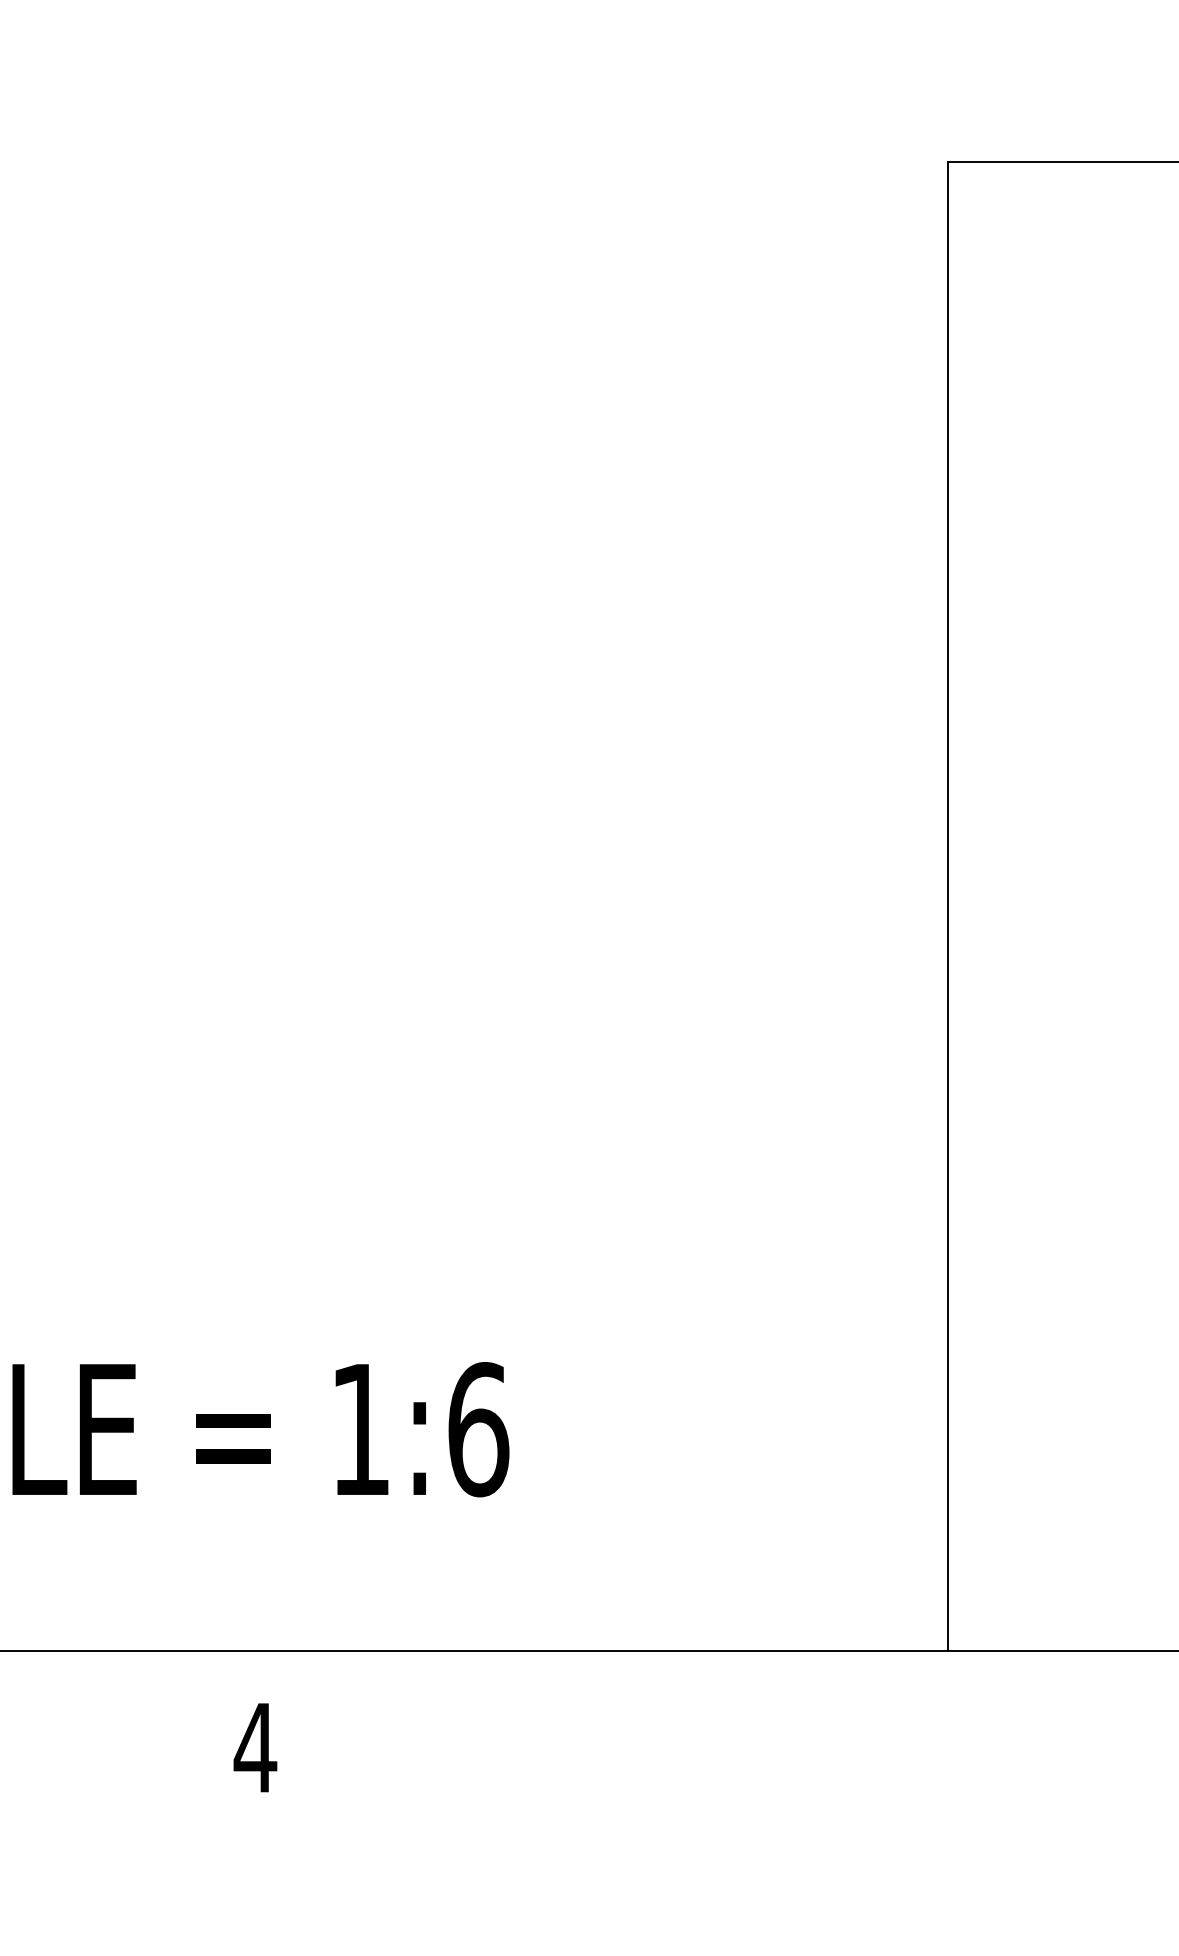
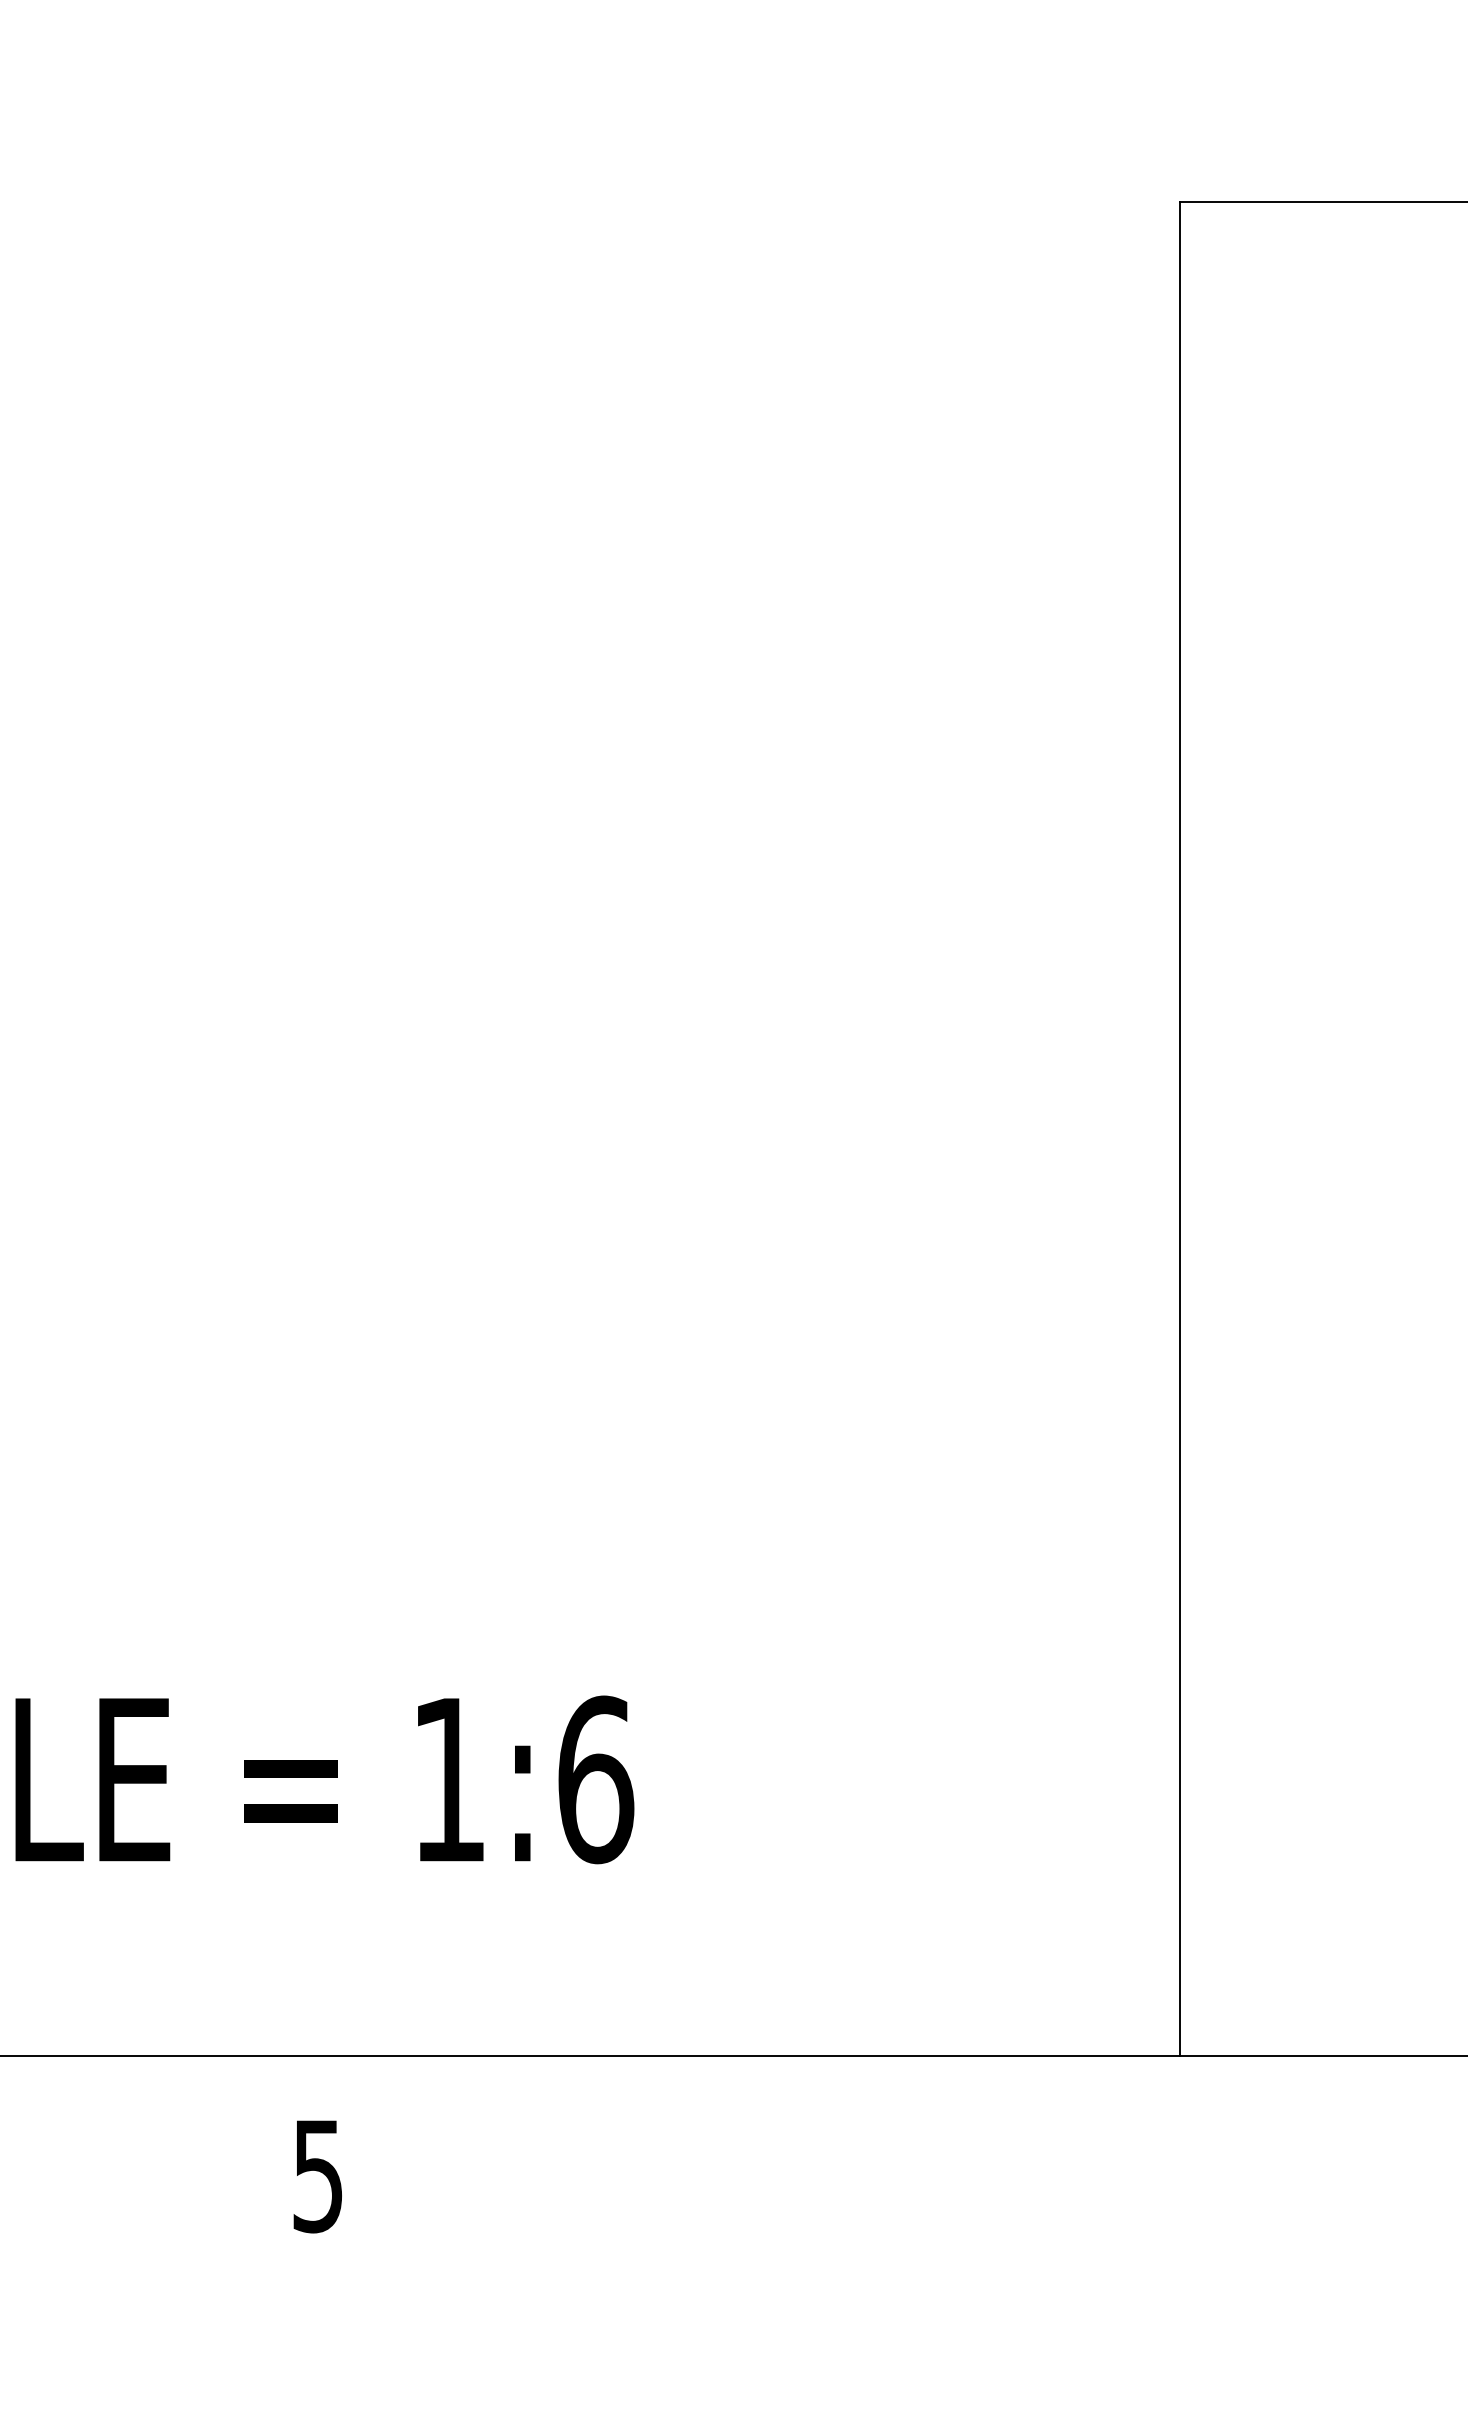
text: (255, 1748) -> (317, 2176), 4 -> 5

